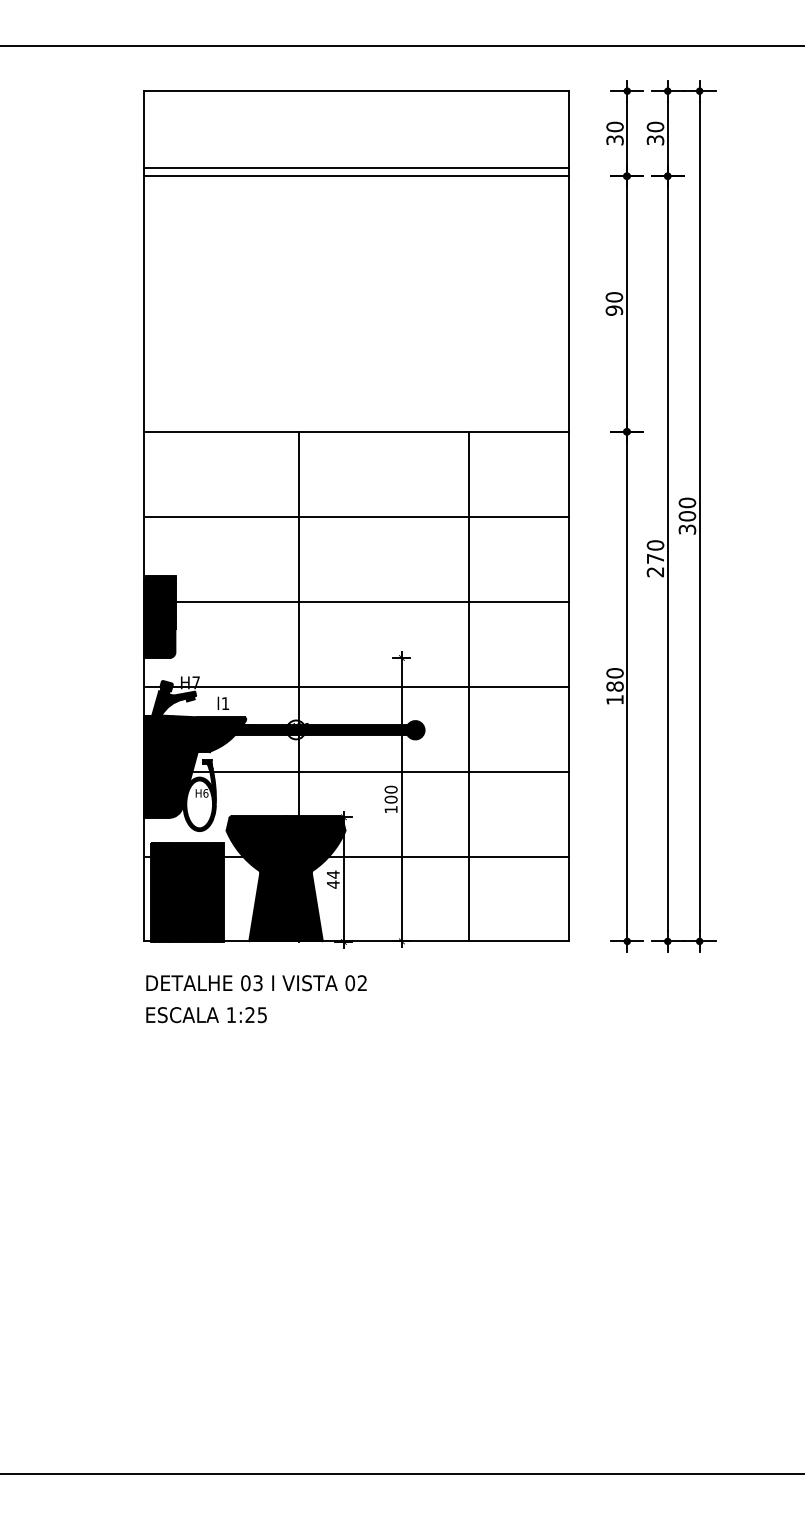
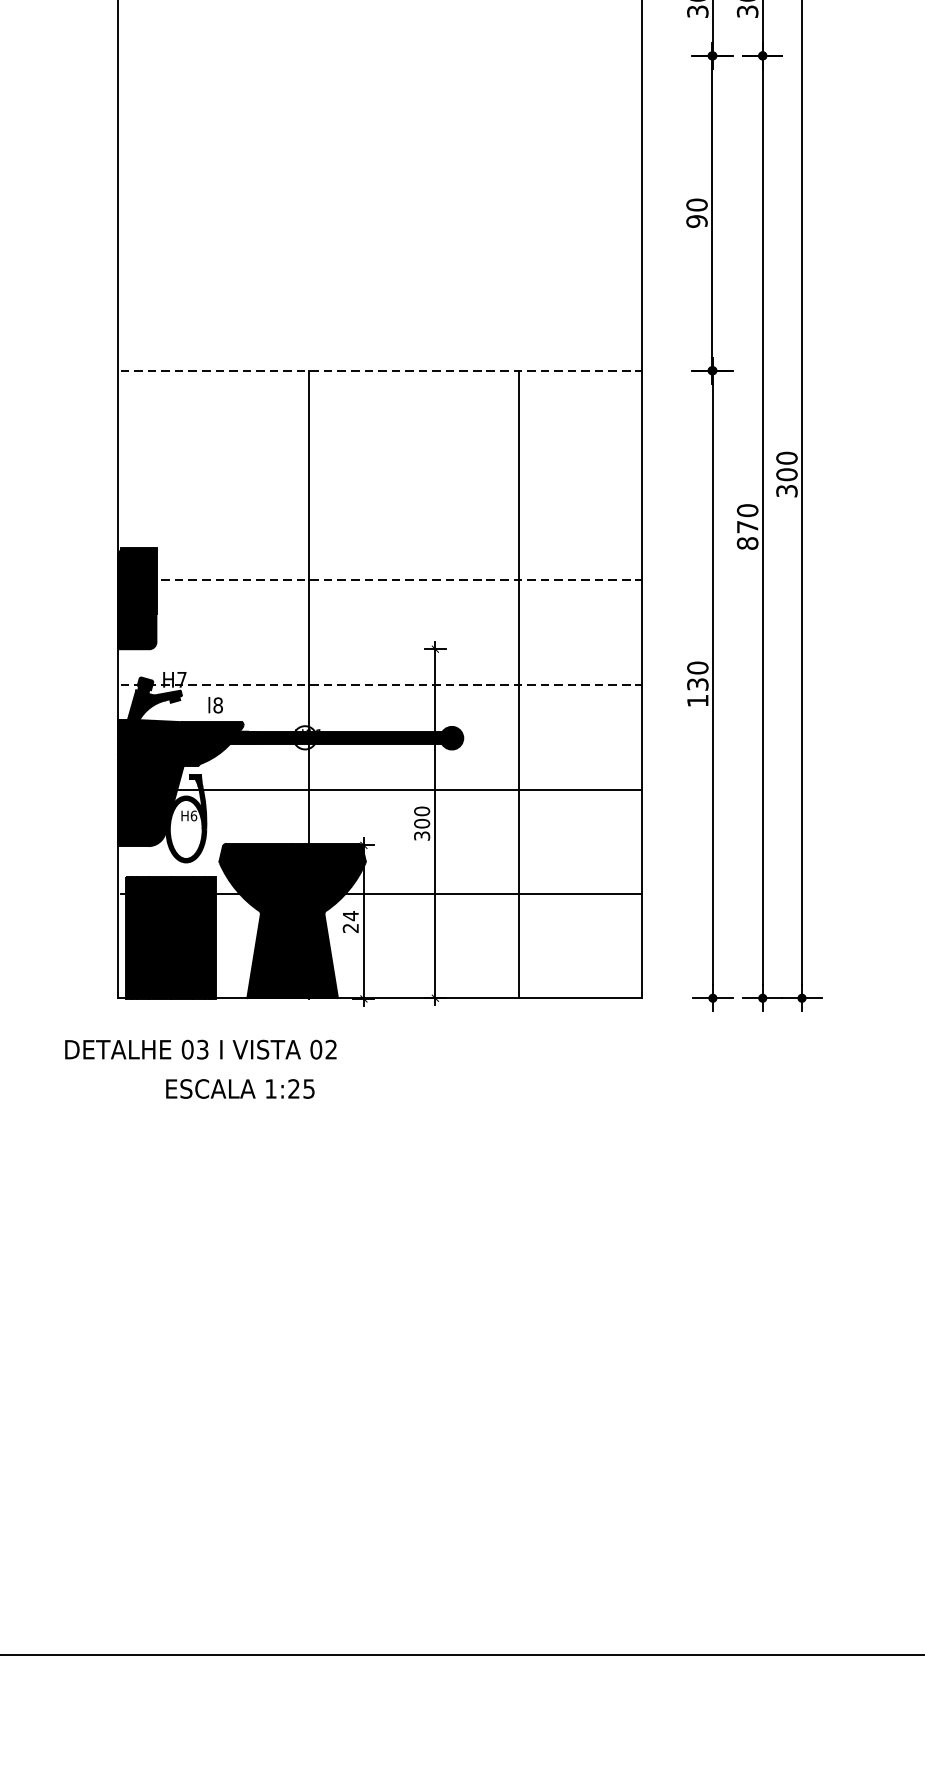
line: (356, 167) -> (379, 45), removed
line: (356, 176) -> (379, 56), removed
line: (358, 431) -> (381, 370), solid -> dashed
line: (357, 516) -> (380, 474), removed
text: (655, 572) -> (747, 543), 270 -> 870
line: (358, 601) -> (381, 579), solid -> dashed
line: (358, 686) -> (381, 684), solid -> dashed
text: (614, 686) -> (697, 684), 180 -> 130
text: (225, 703) -> (218, 705), l1 -> l8
text: (390, 809) -> (421, 835), 100 -> 300
text: (332, 884) -> (349, 928), 44 -> 24
text: (256, 983) -> (200, 1050), moved
text: (206, 1015) -> (240, 1089), moved

